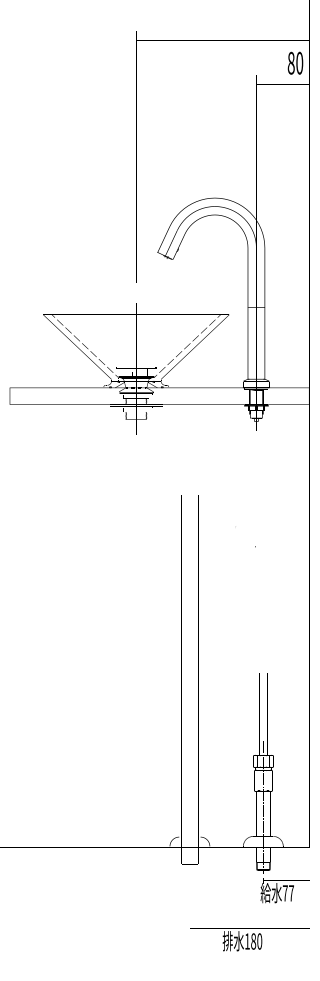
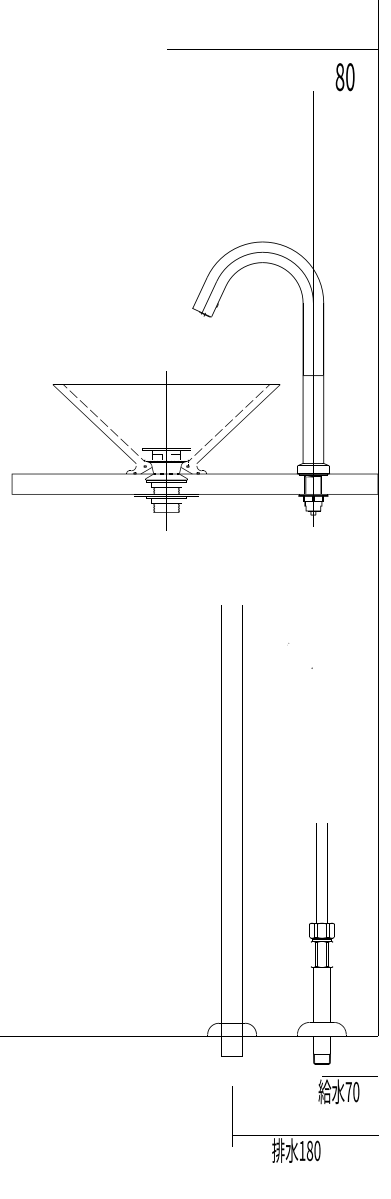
text: (294, 63) -> (344, 77), moved
text: (291, 892) -> (356, 1091), 77 -> 70

